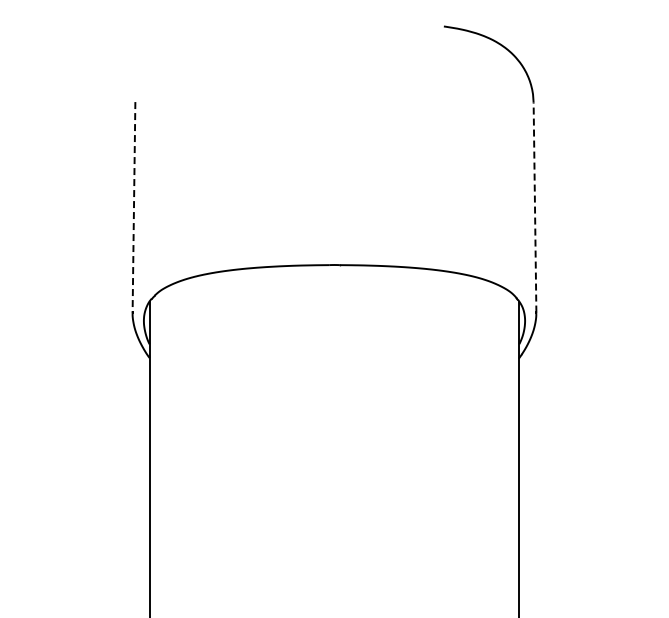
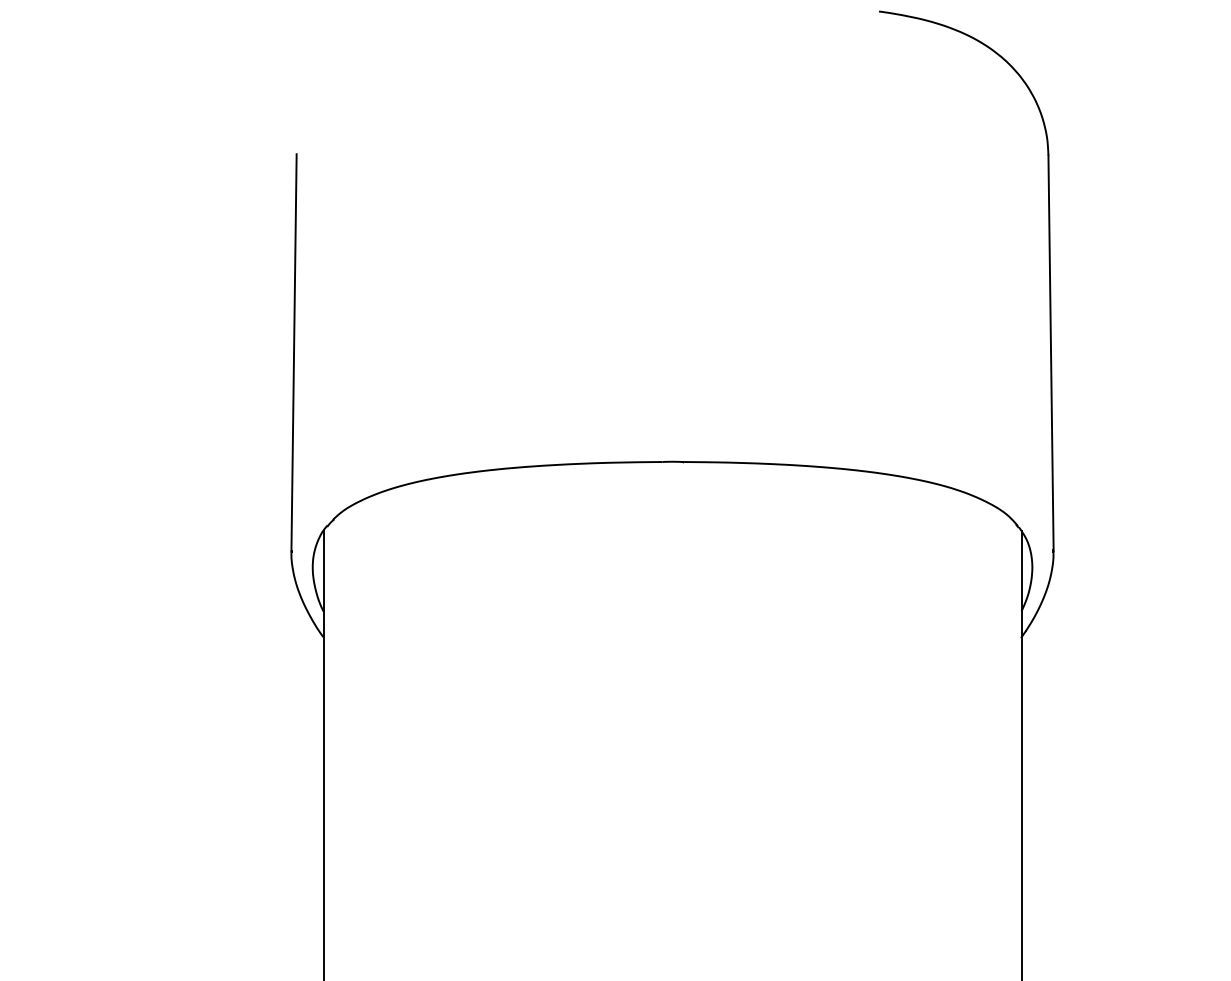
line: (133, 207) -> (293, 353), dashed -> solid
line: (535, 207) -> (1051, 353), dashed -> solid

